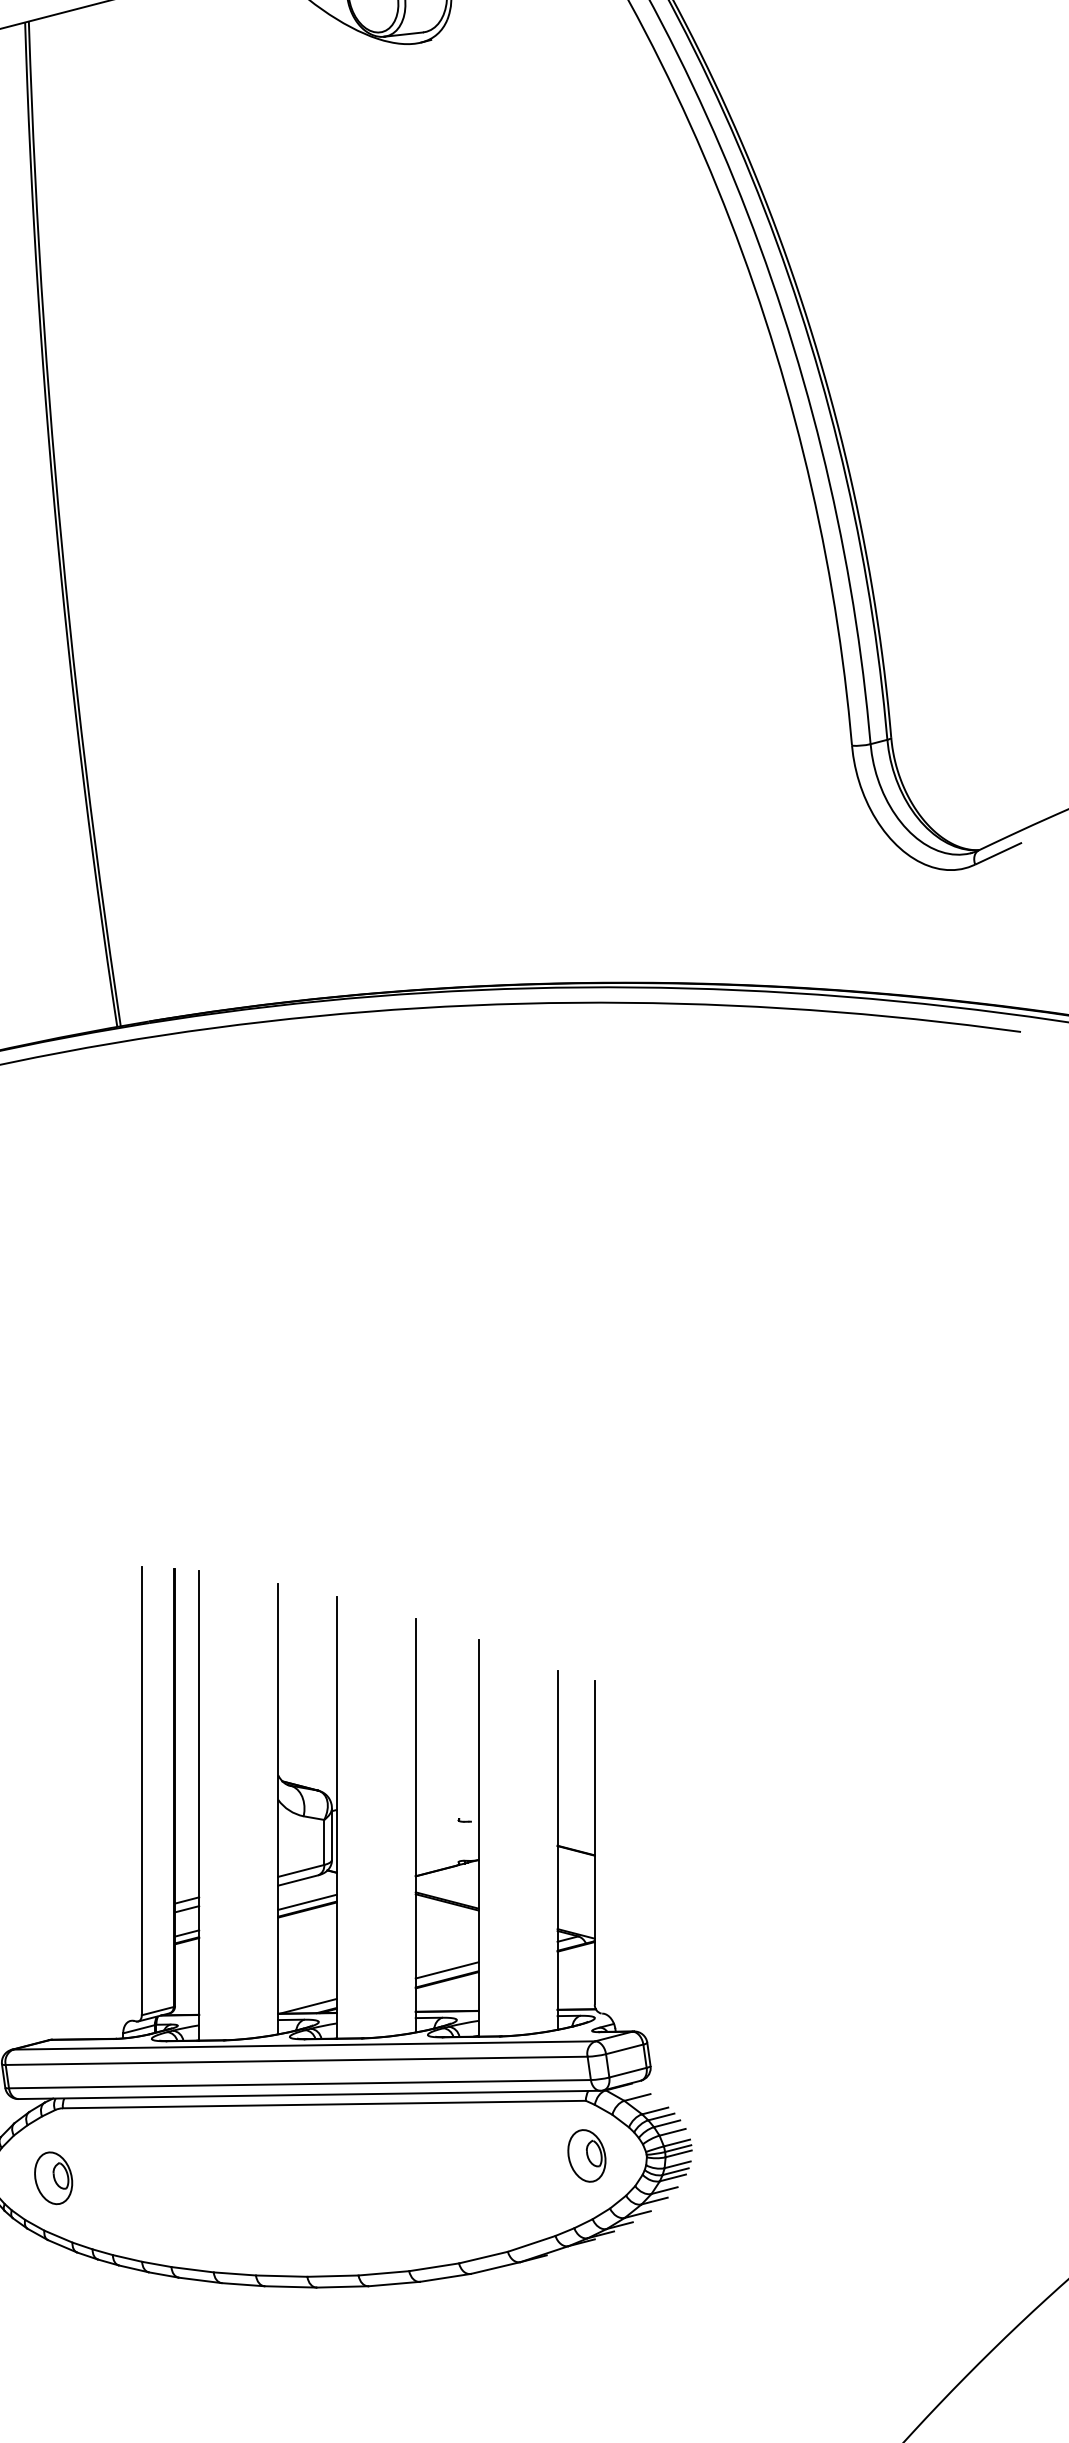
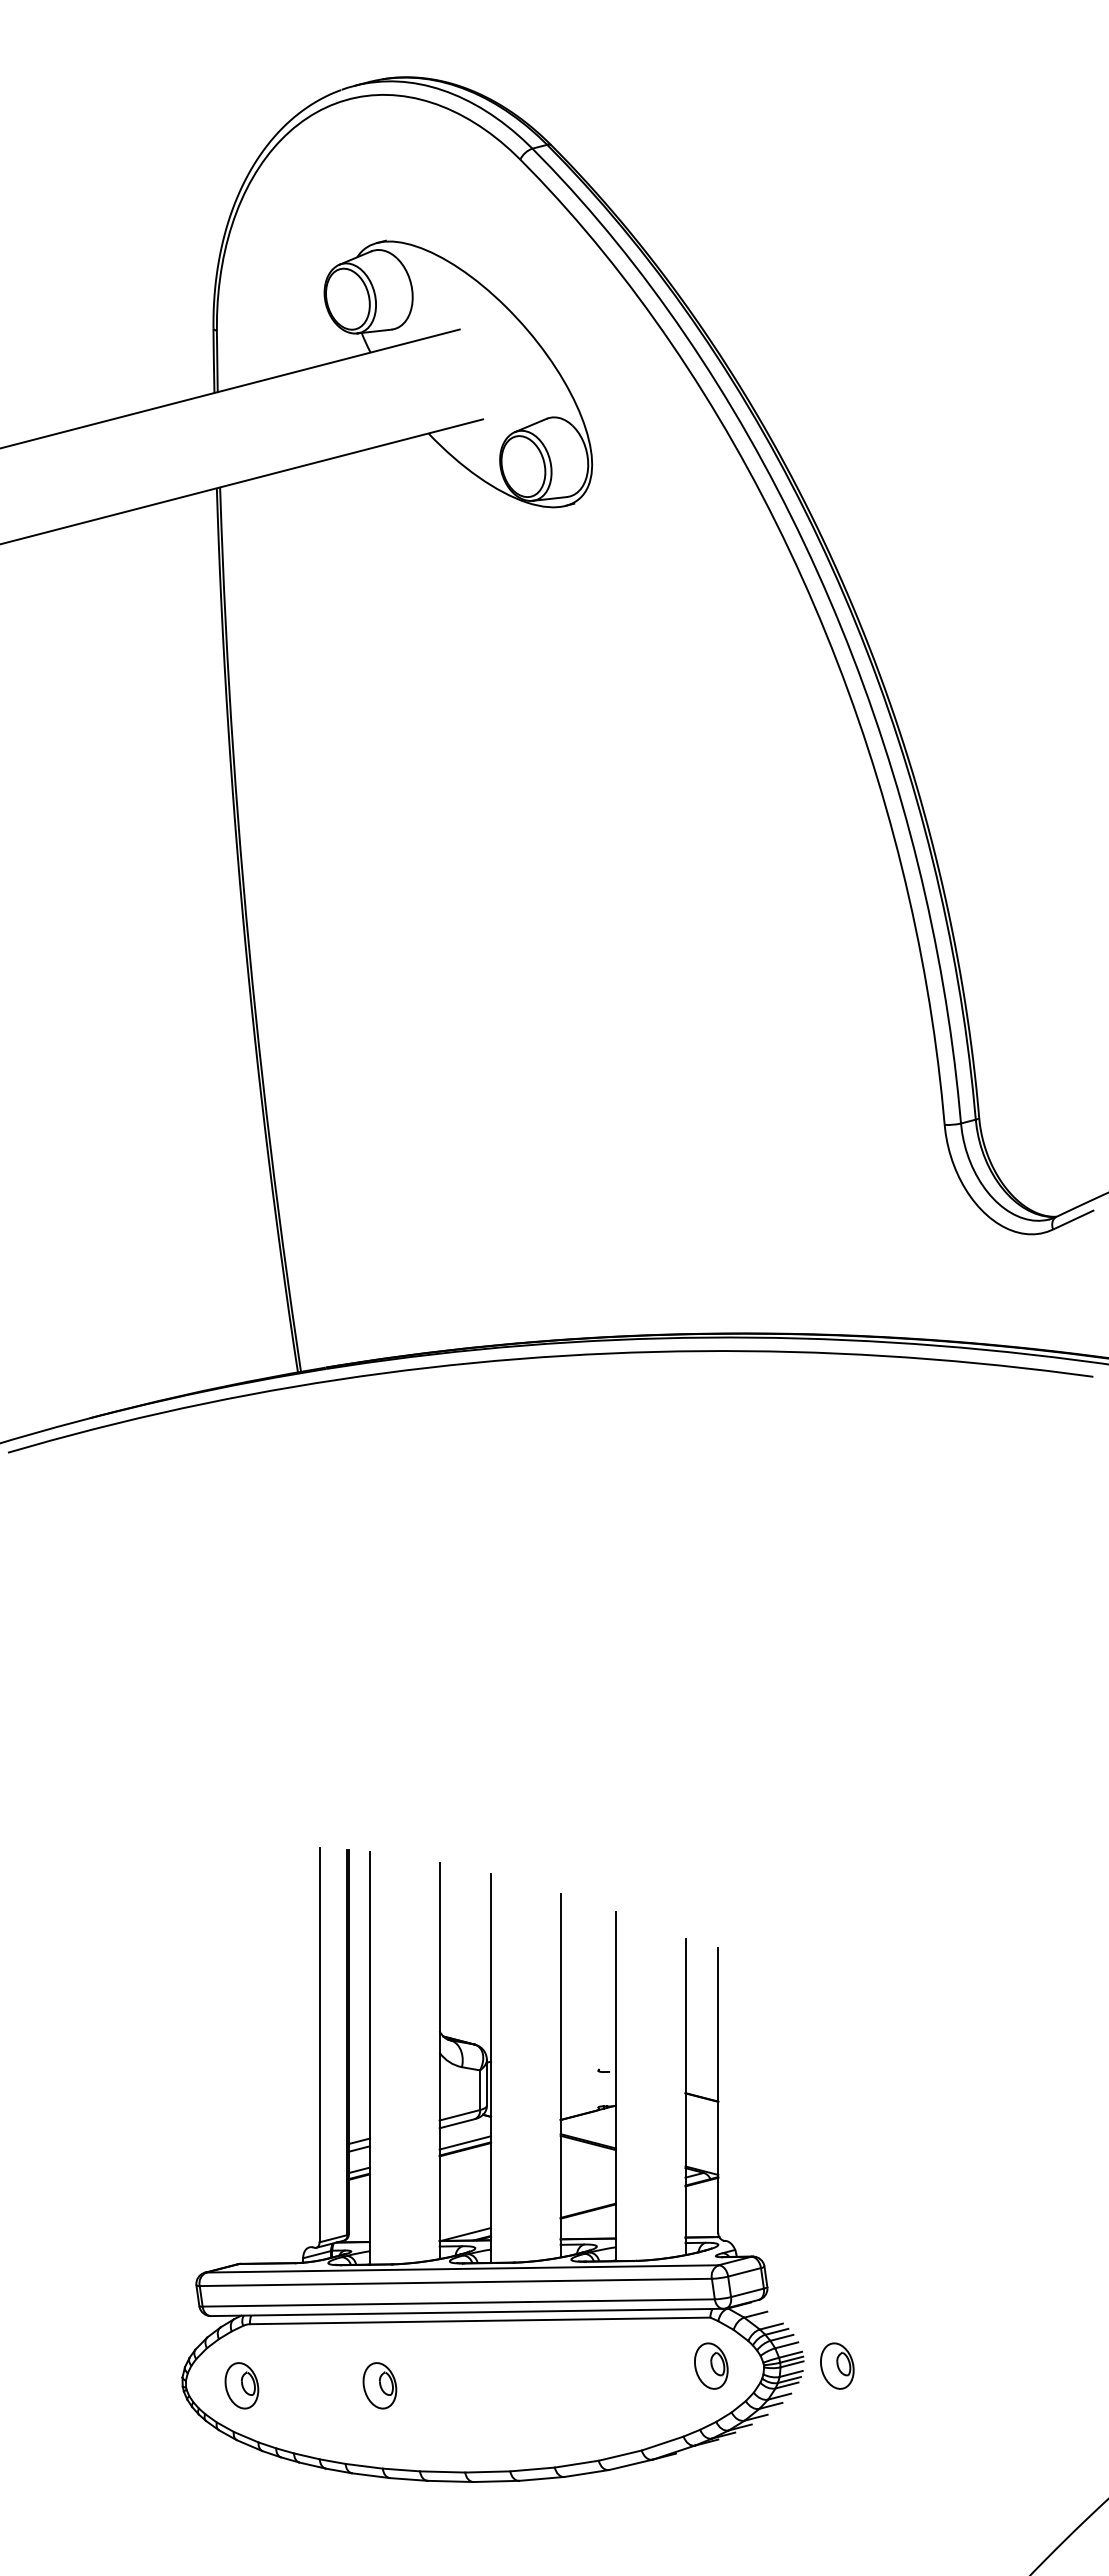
line: (446, 1970) -> (587, 2202), removed
part: (730, 2155) -> (837, 2365), added
part: (209, 2177) -> (379, 2385), added

